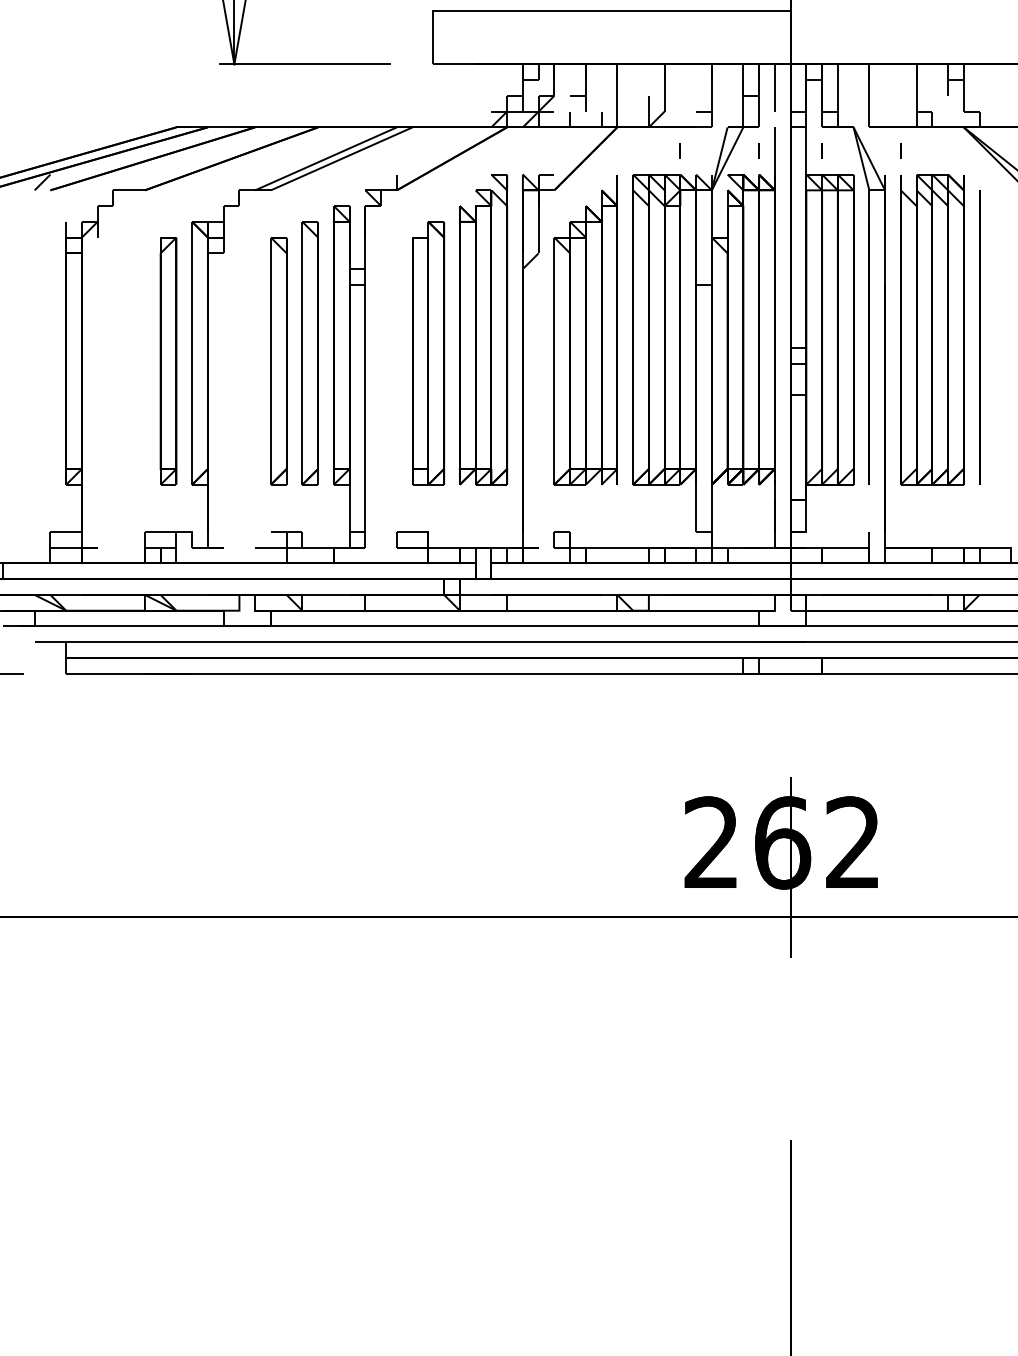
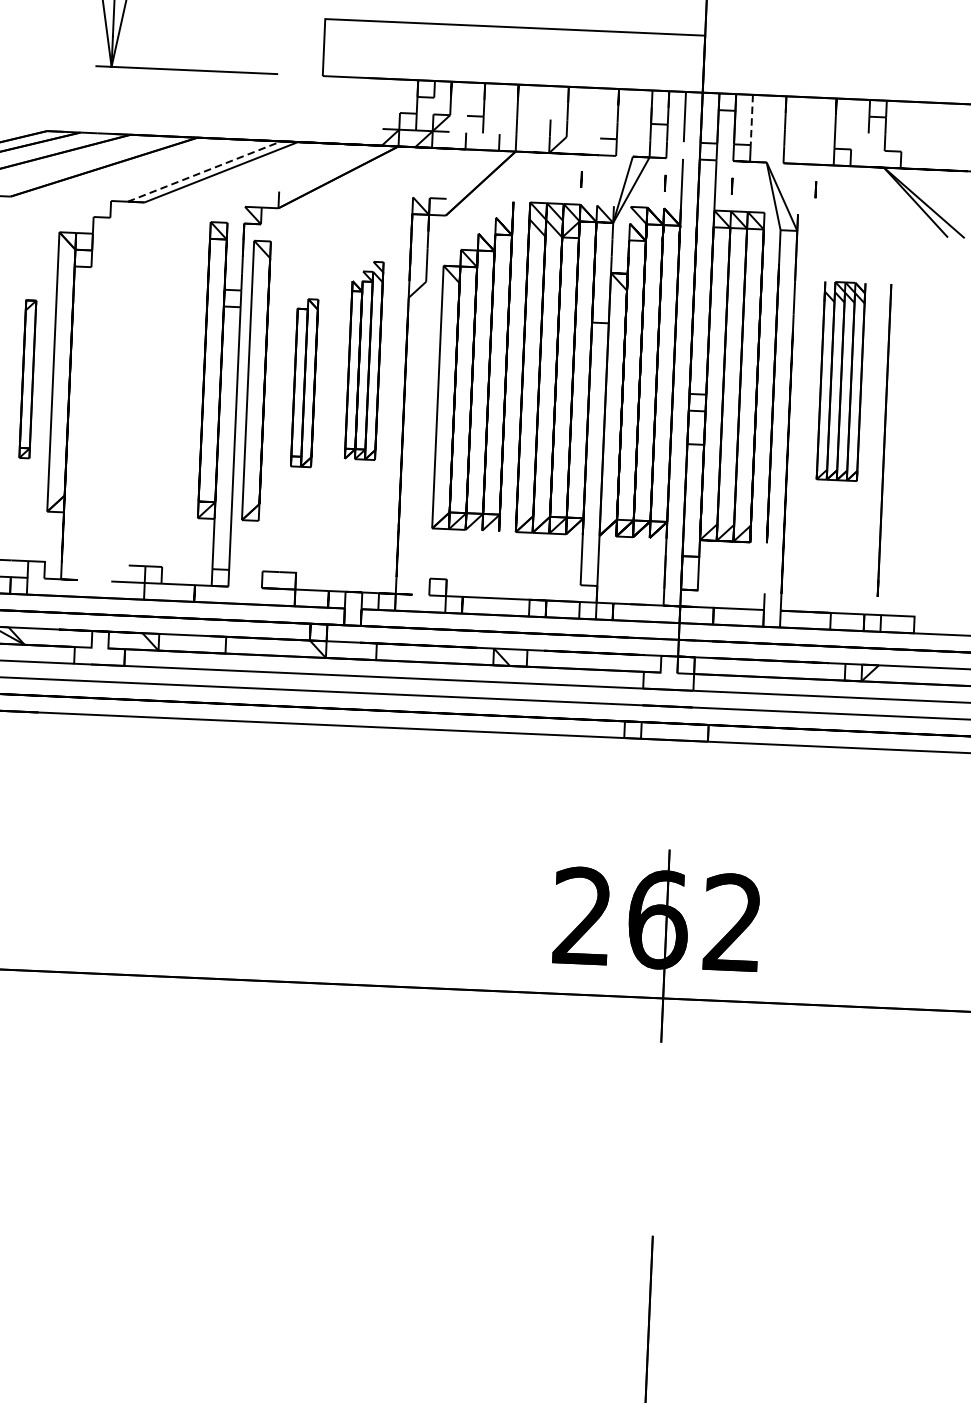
line: (837, 88) -> (751, 120), solid -> dashed
line: (326, 158) -> (205, 171), solid -> dashed
part: (483, 329) -> (364, 360), size x0.6
part: (932, 329) -> (841, 381), size x0.6
line: (979, 337) -> (884, 440), moved
part: (309, 353) -> (255, 381), moved
part: (428, 353) -> (304, 383), size x0.6
part: (168, 361) -> (27, 379), size x0.6
part: (278, 361) -> (144, 384), removed

